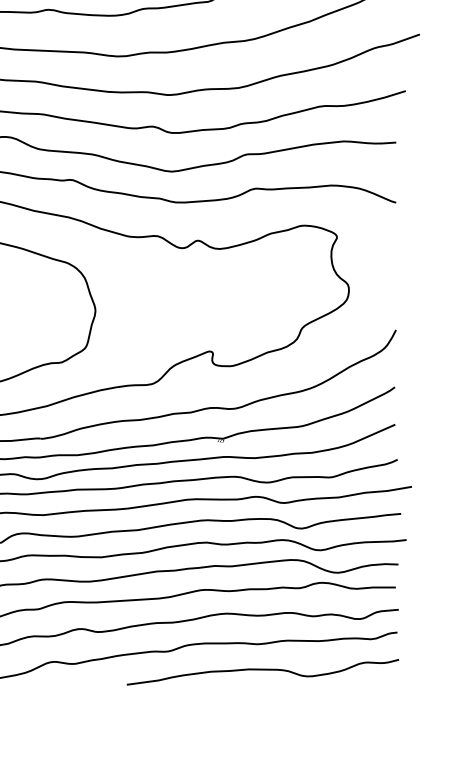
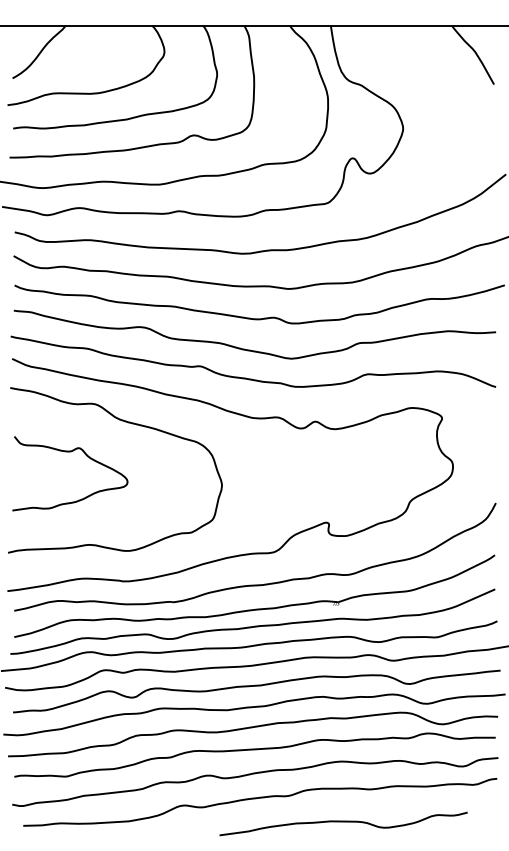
curve: (262, 670) -> (343, 822), moved

